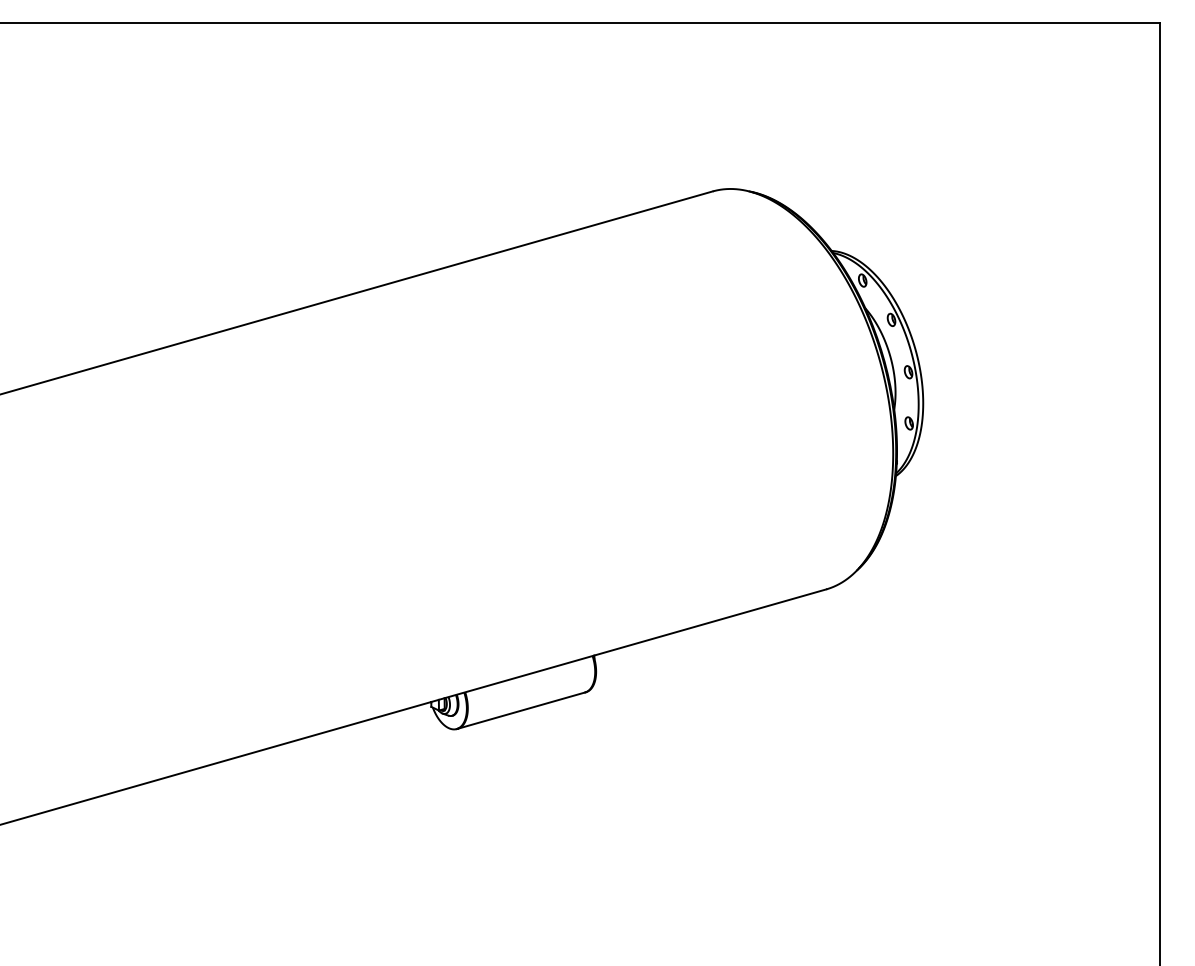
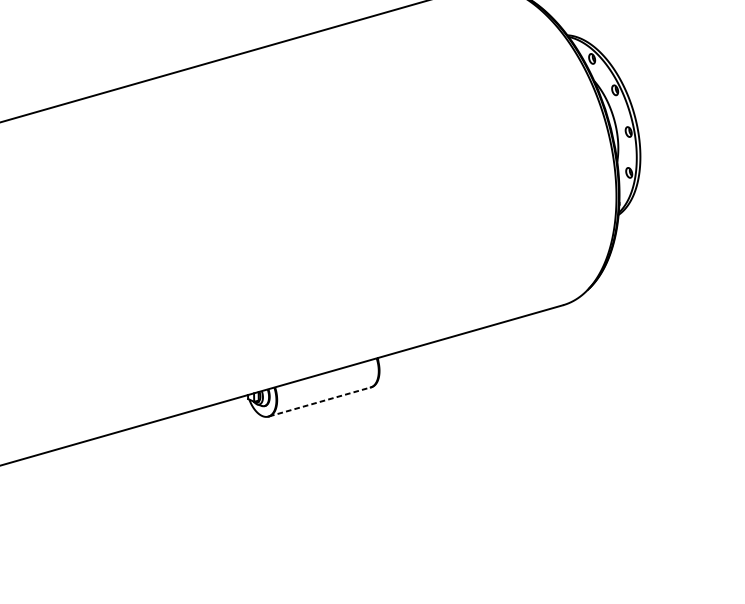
line: (521, 710) -> (319, 401), solid -> dashed

